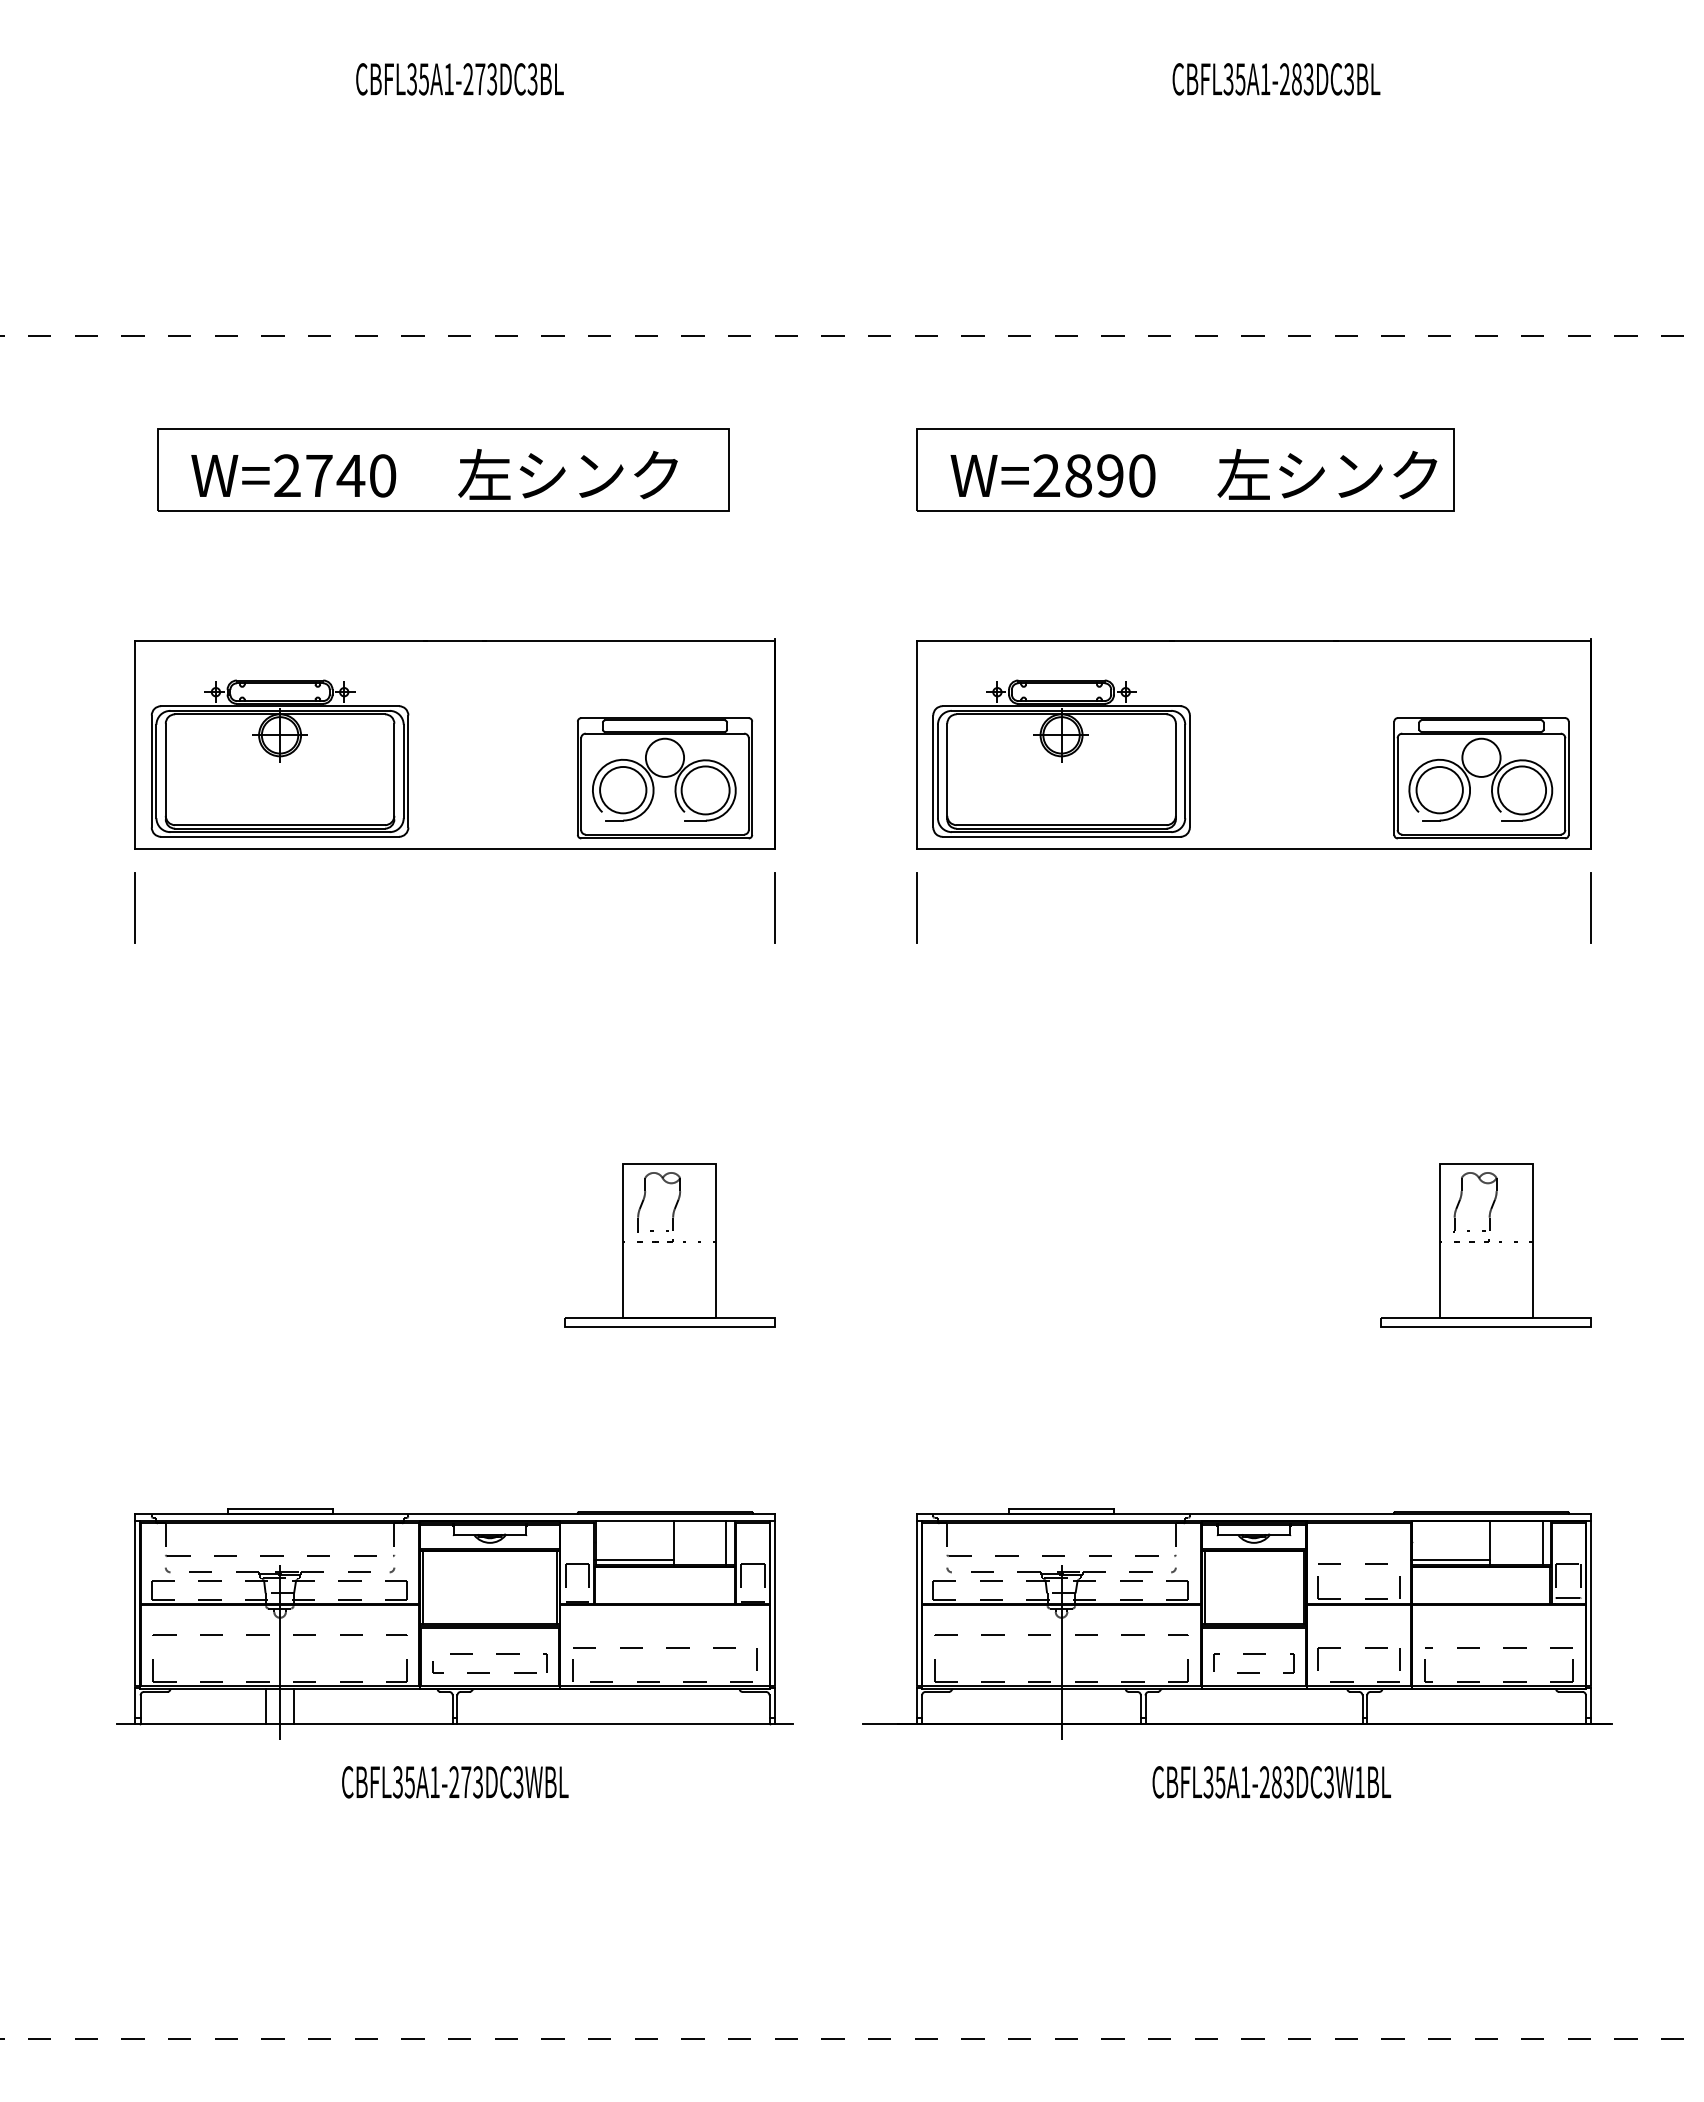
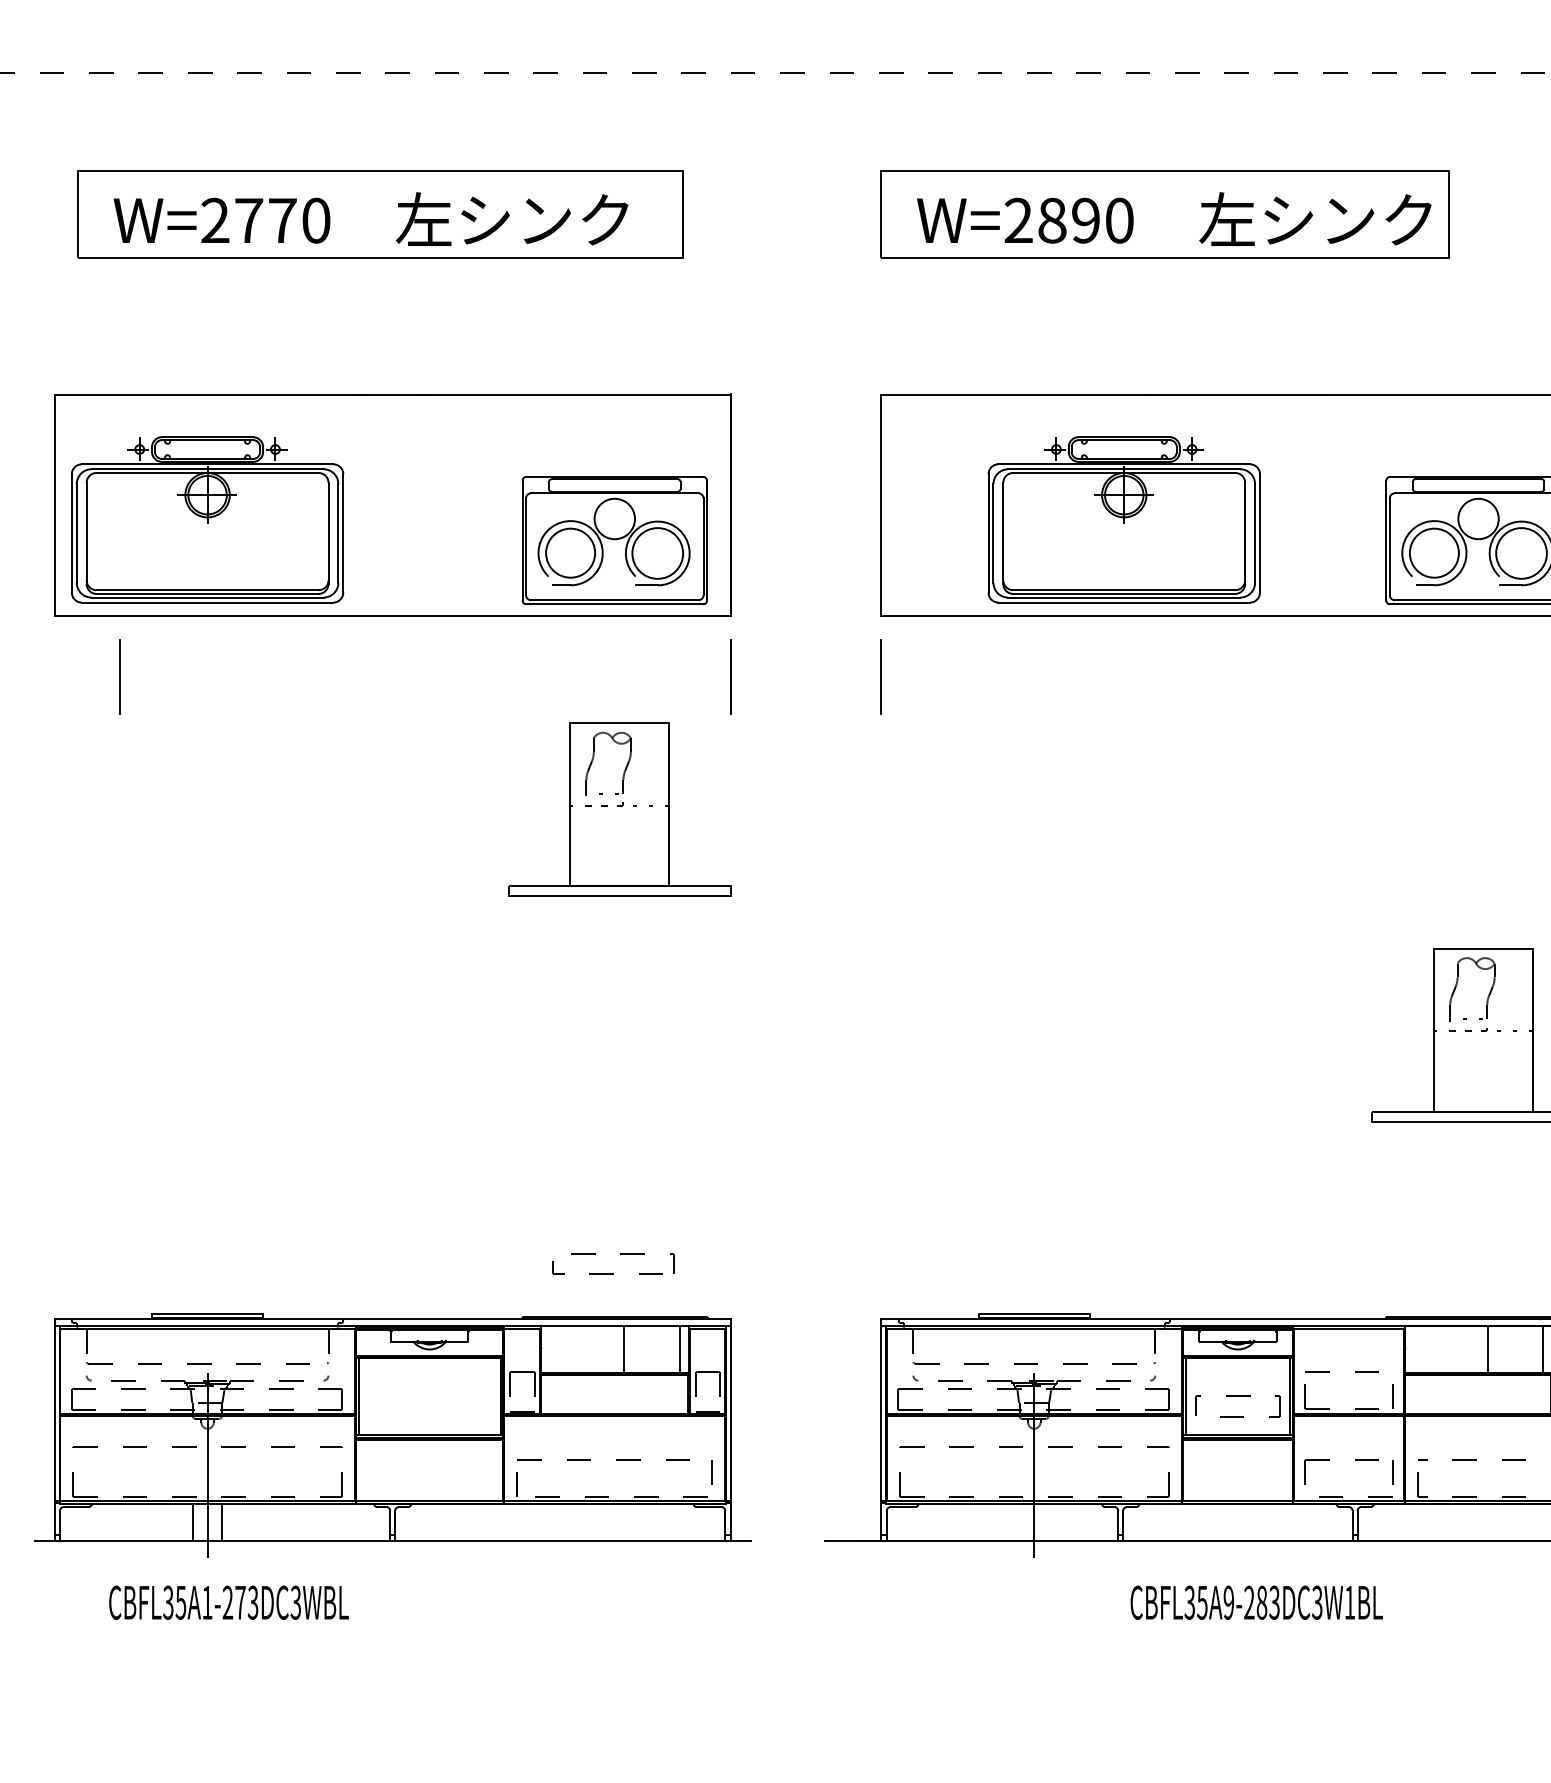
text: (350, 475) -> (282, 220), W=2740 -> W=2770
part: (1061, 758) -> (1124, 519), moved
line: (134, 907) -> (119, 677), moved
part: (669, 1245) -> (619, 809), moved
line: (634, 1559) -> (582, 1367), removed
line: (1450, 1559) -> (1445, 1367), removed
part: (1253, 1654) -> (1237, 1396), moved
part: (489, 1672) -> (613, 1272), moved
text: (455, 1782) -> (229, 1602), moved
text: (1245, 1782) -> (1228, 1602), CBFL35A1-283DC3W1BL -> CBFL35A9-283DC3W1BL

